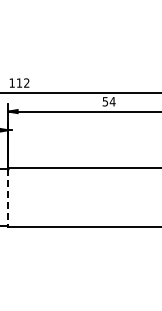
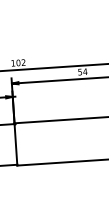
text: (19, 82) -> (18, 62), 112 -> 102
line: (8, 197) -> (16, 144), dashed -> solid

